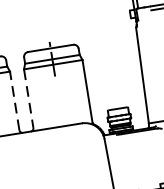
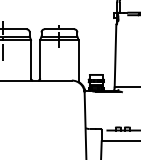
line: (29, 98) -> (40, 59), dashed -> solid
line: (15, 99) -> (31, 58), dashed -> solid

